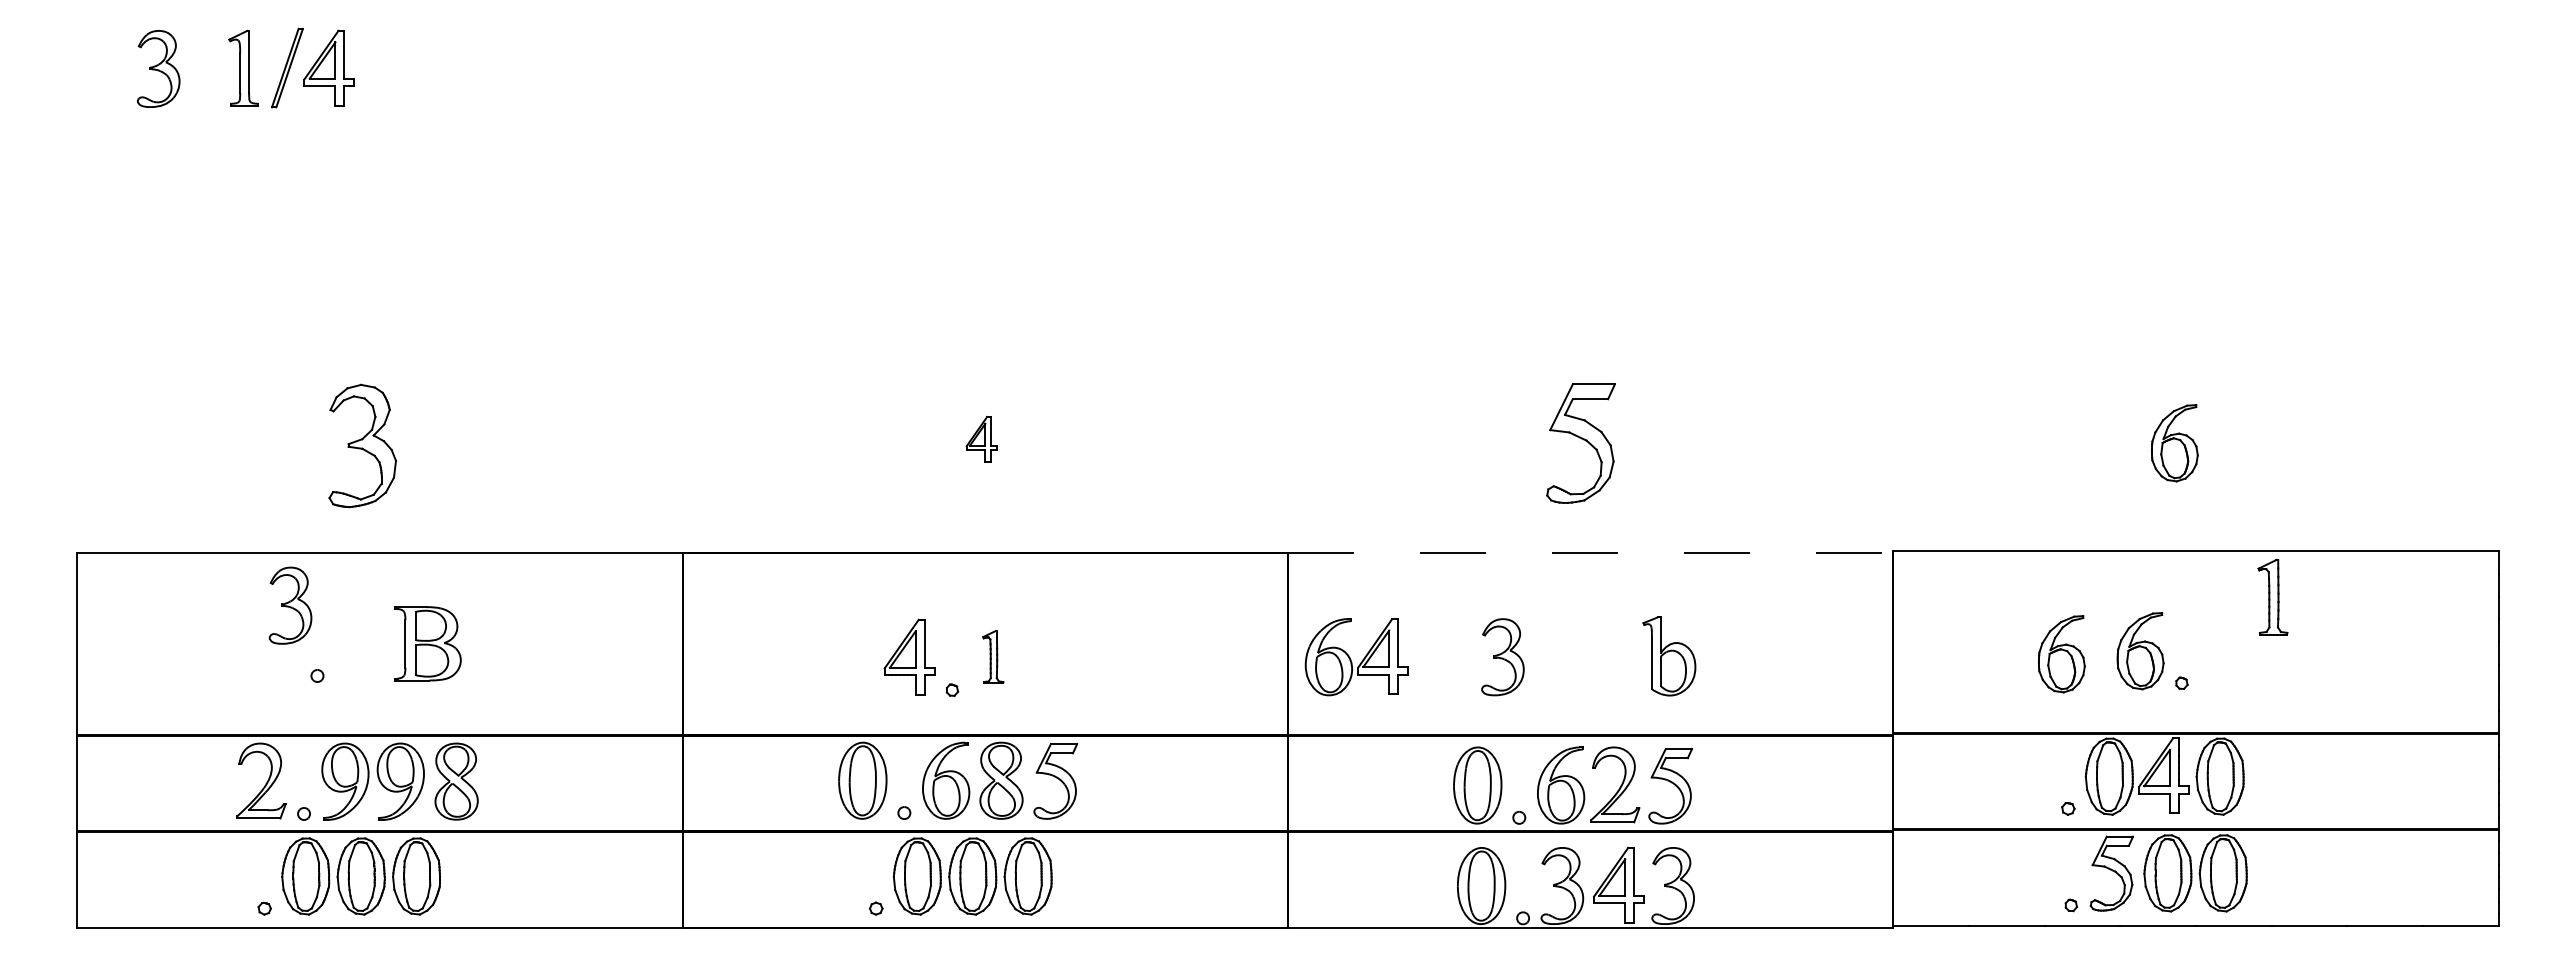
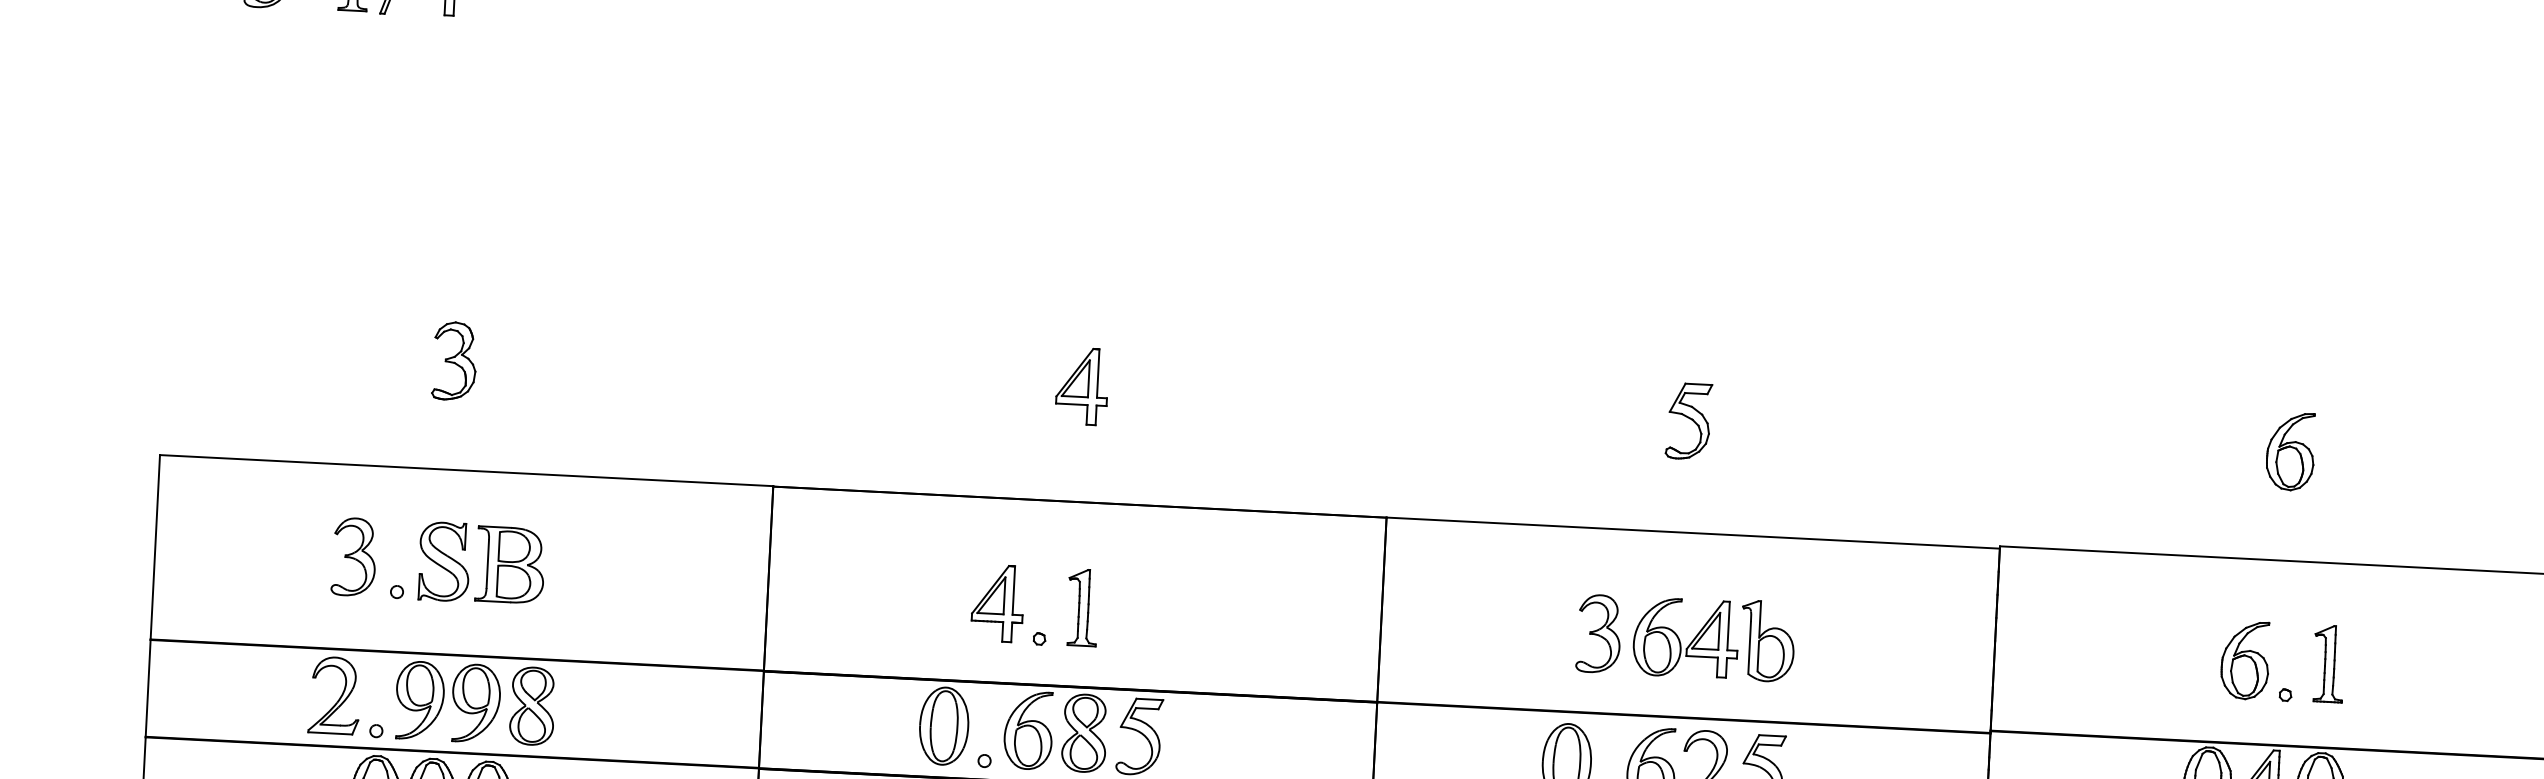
part: (981, 439) -> (1081, 386), size x1.67
part: (1580, 443) -> (1688, 421), size x0.62
part: (362, 445) -> (454, 360), size x0.62
line: (1590, 553) -> (1693, 533), dashed -> solid
part: (2272, 597) -> (2328, 663), moved
part: (290, 605) -> (354, 556), moved
part: (362, 643) -> (444, 561), added
part: (2061, 654) -> (2165, 659), removed
part: (992, 656) -> (1081, 606), size x1.43
part: (1356, 657) -> (1685, 638), moved

